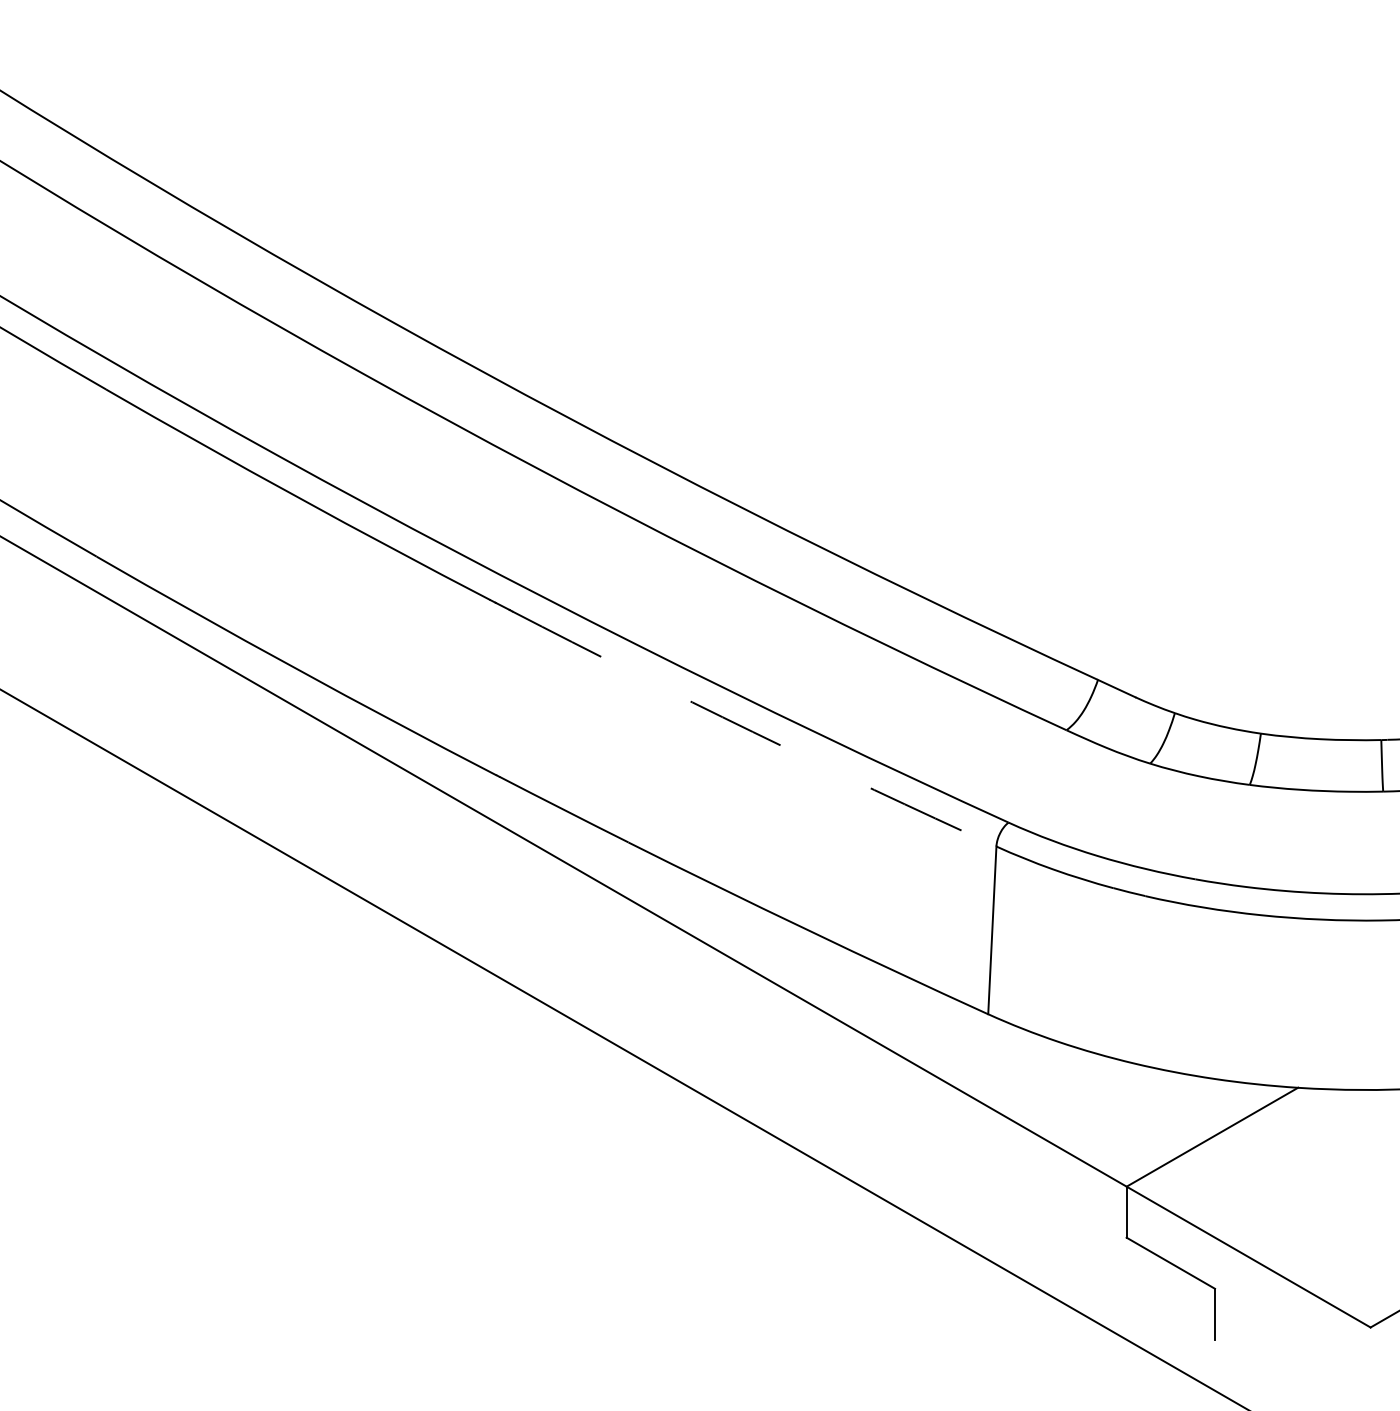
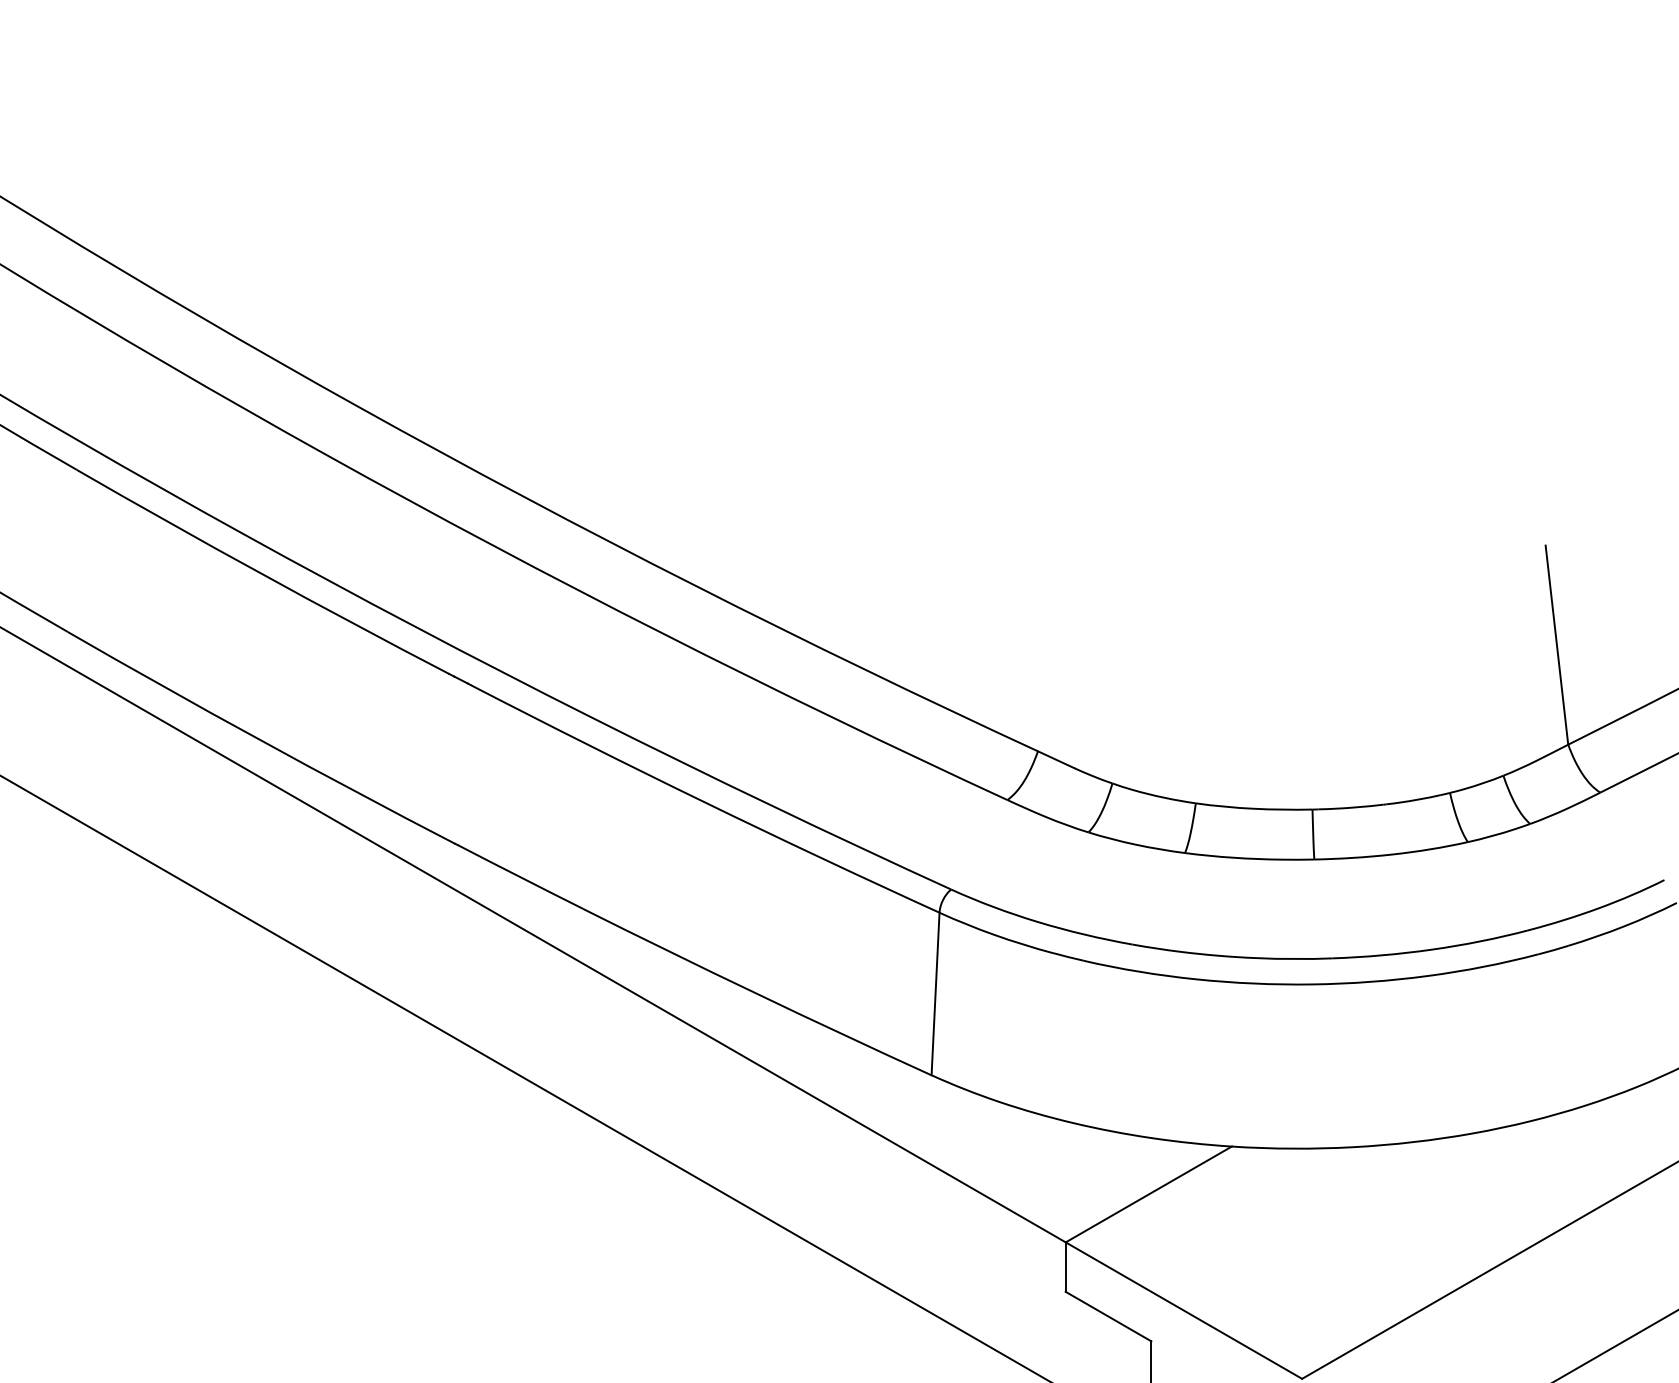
arc: (752, 731) -> (703, 801), dashed -> solid

